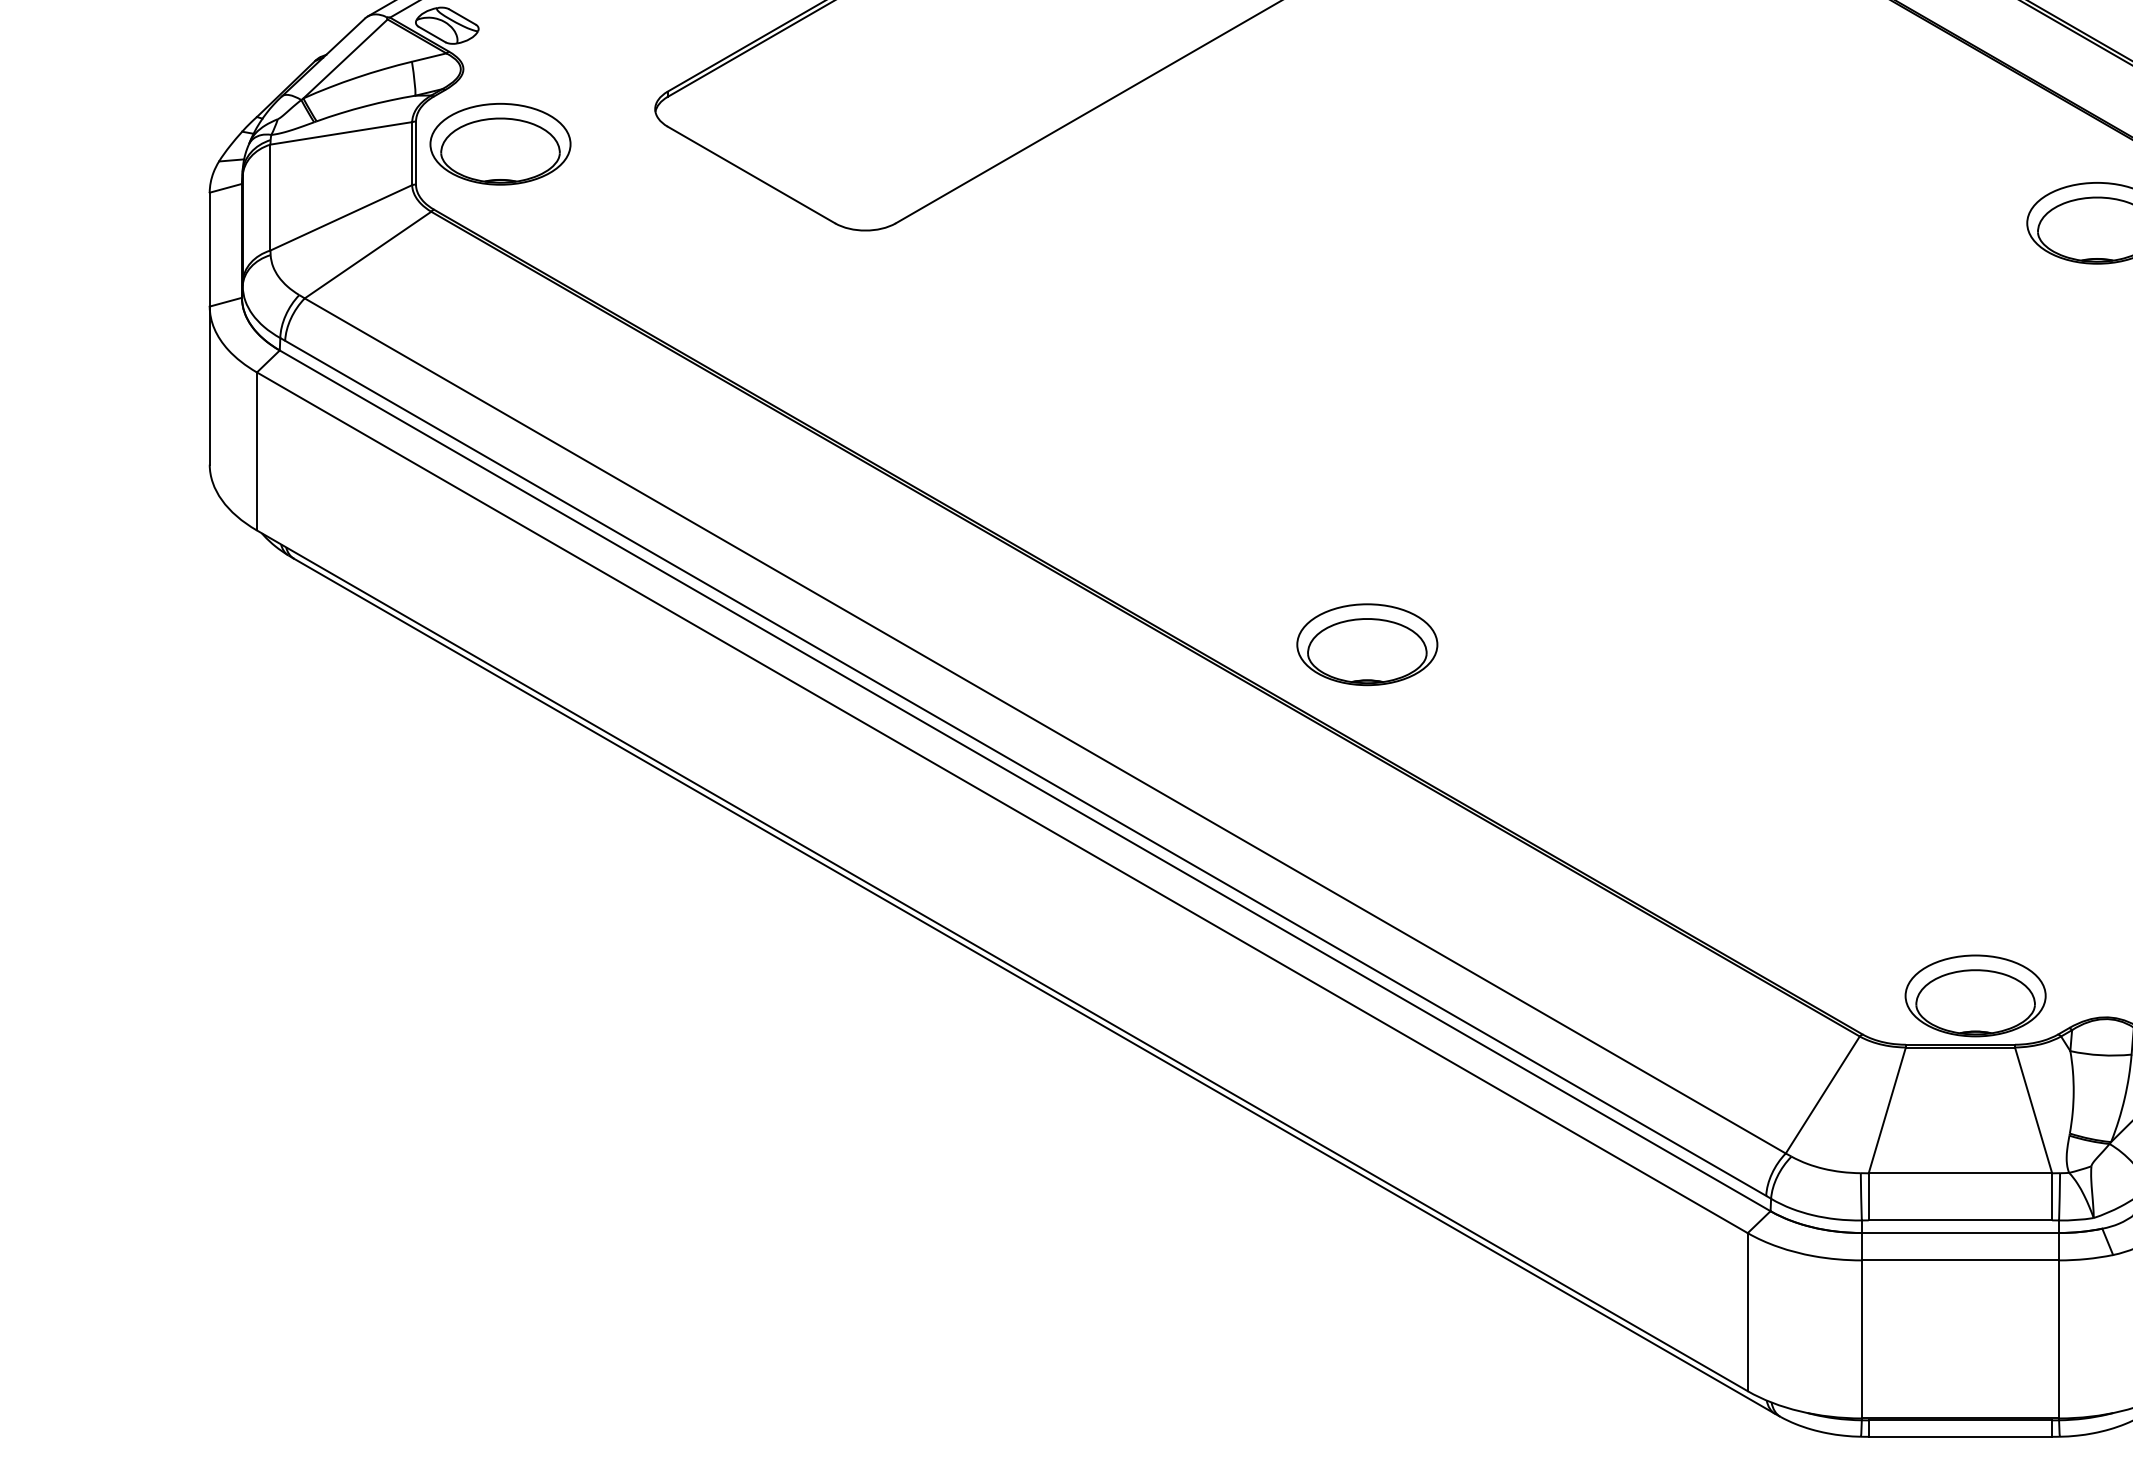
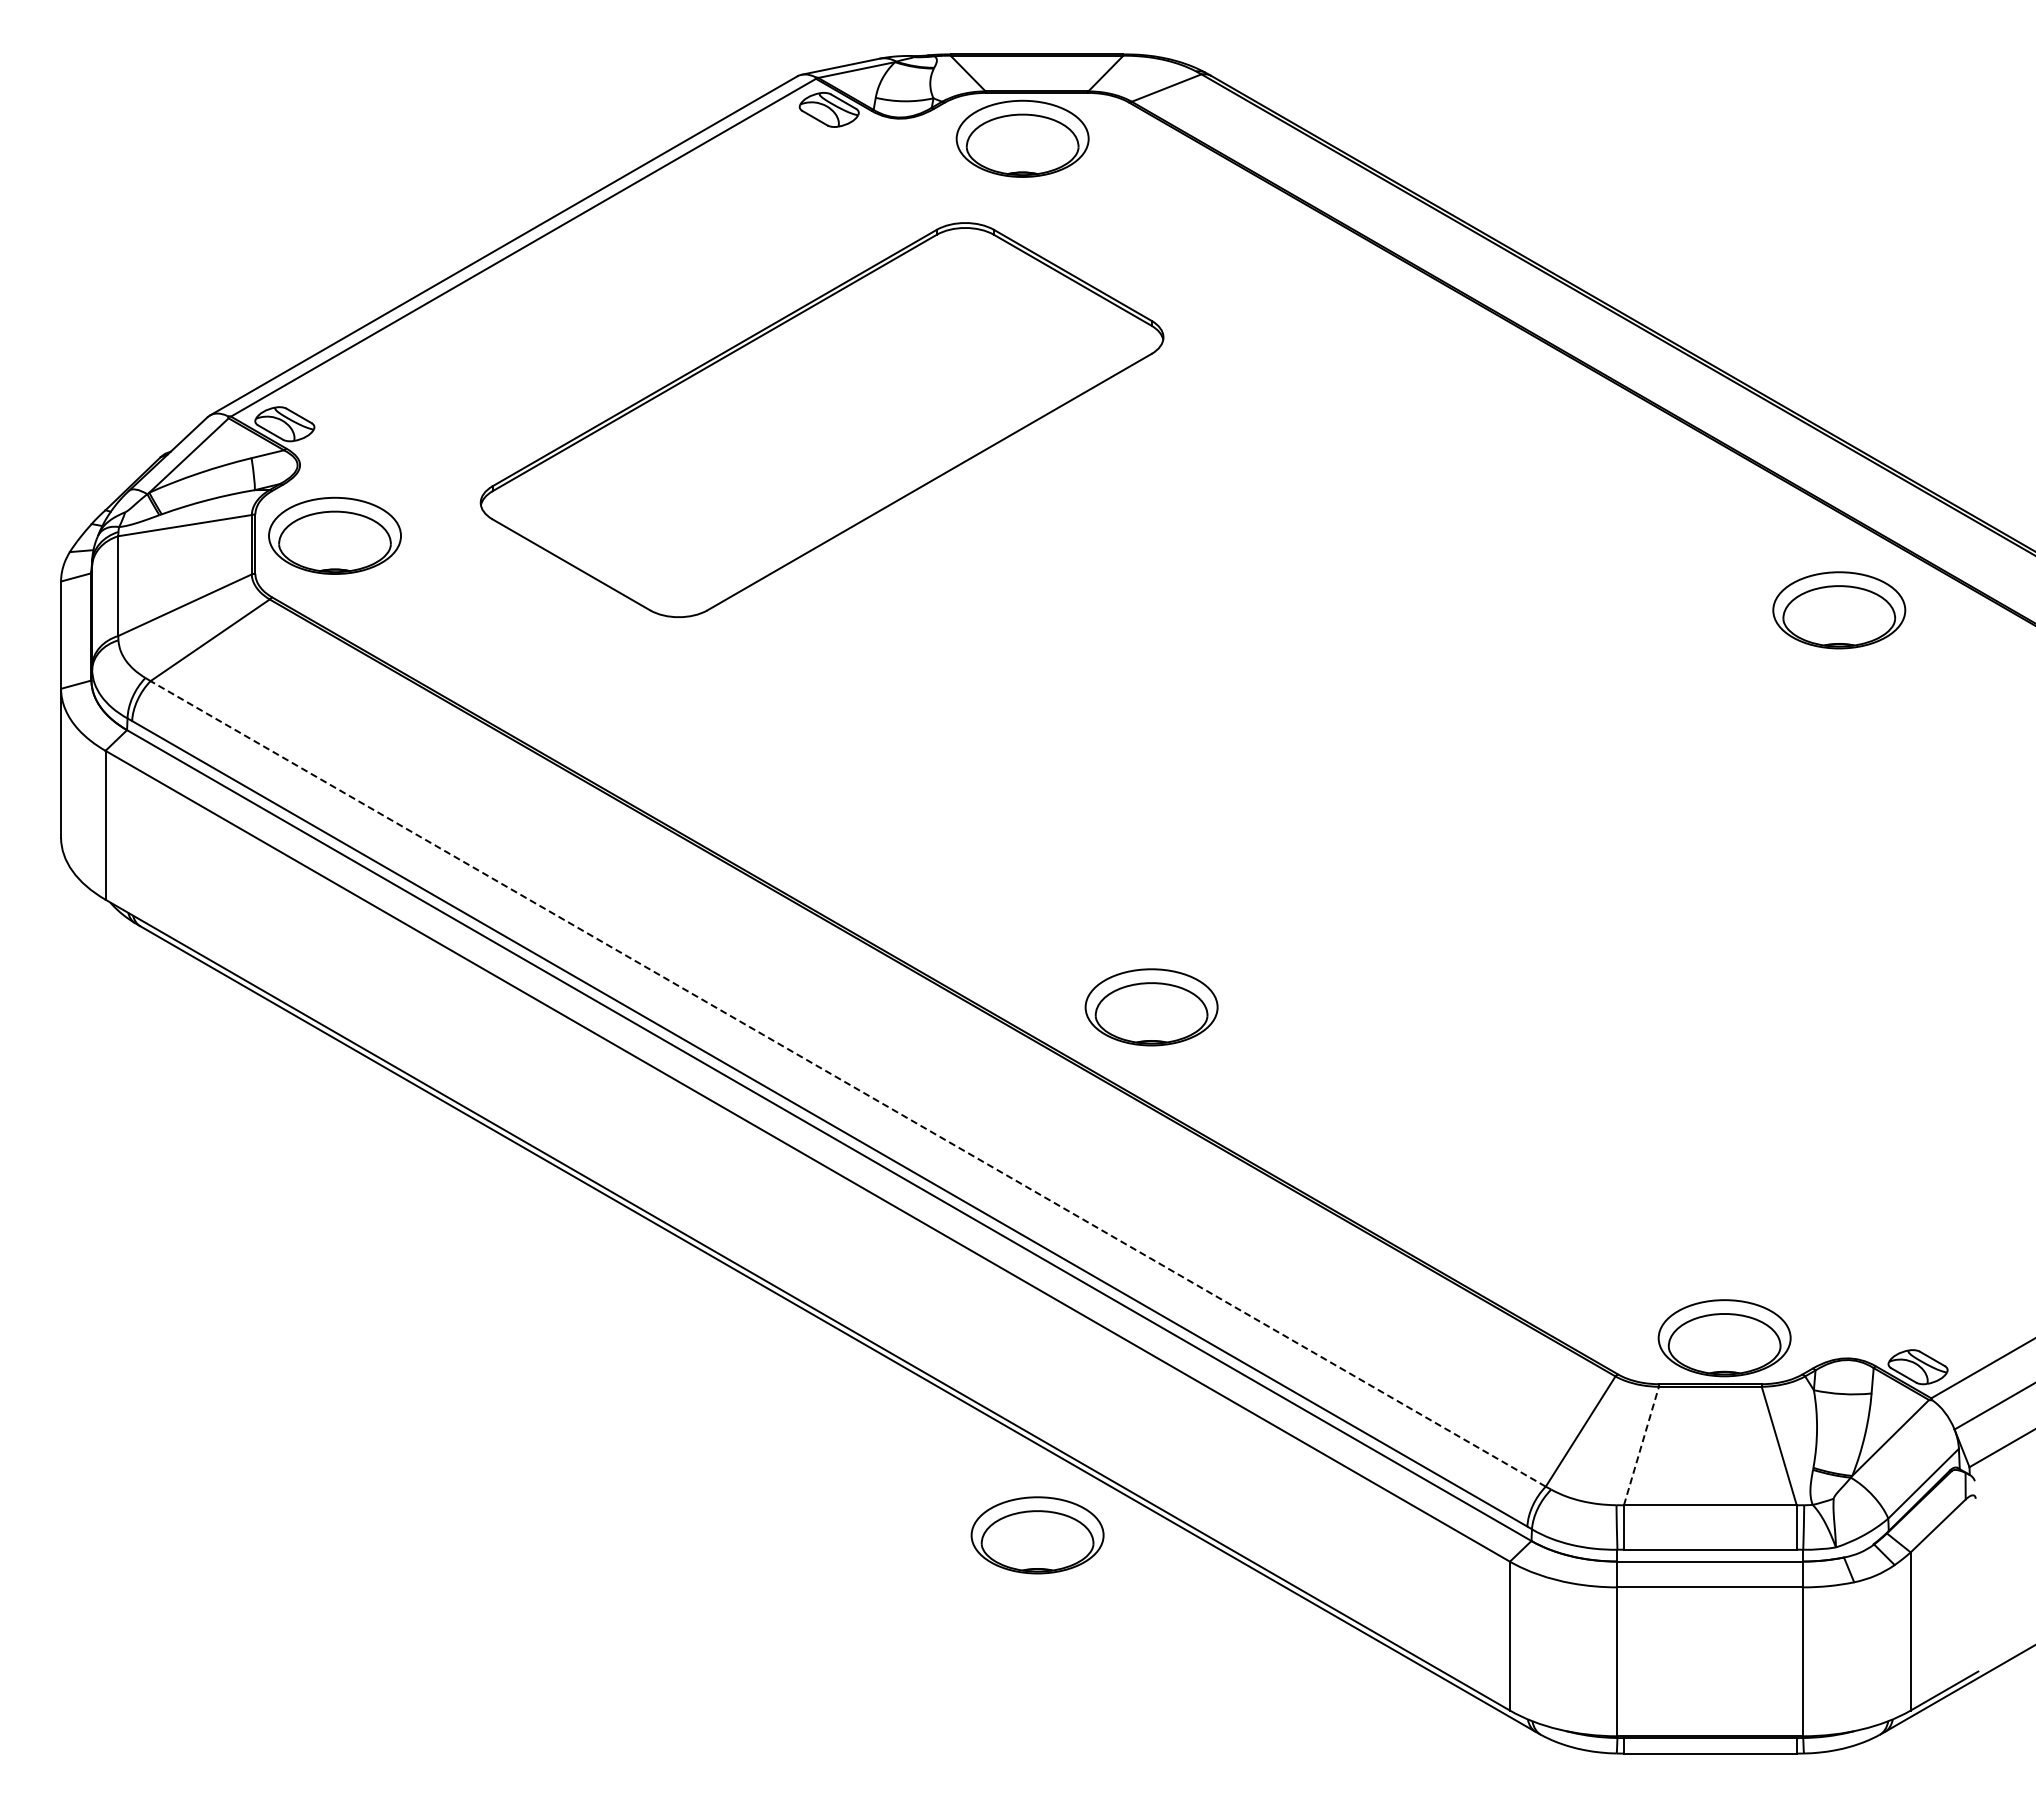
line: (1045, 725) -> (848, 1083), solid -> dashed
line: (1887, 1110) -> (1641, 1446), solid -> dashed
part: (1246, 1205) -> (1037, 1535), added

